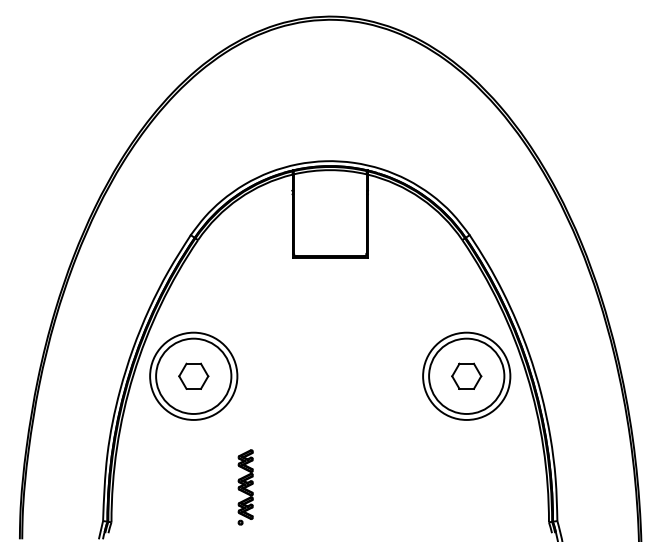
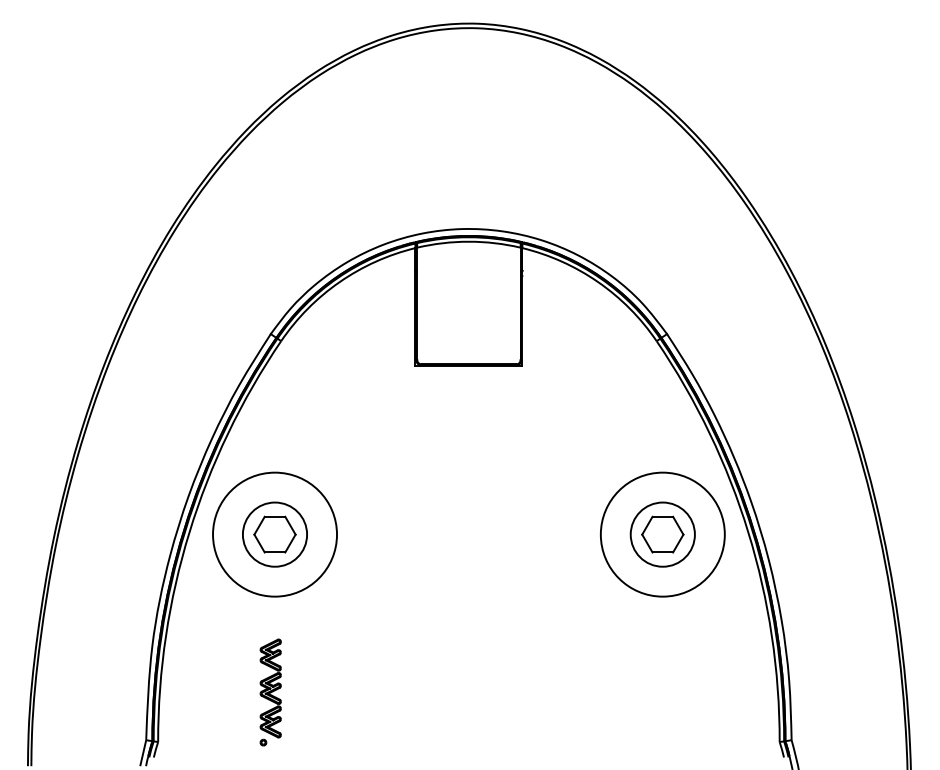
circle: (193, 375) -> (274, 533), size x0.6
circle: (466, 375) -> (662, 533), size x0.6
part: (245, 487) -> (270, 692), moved

